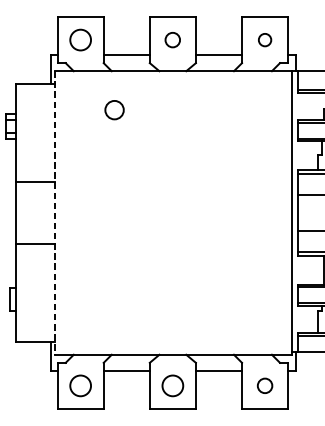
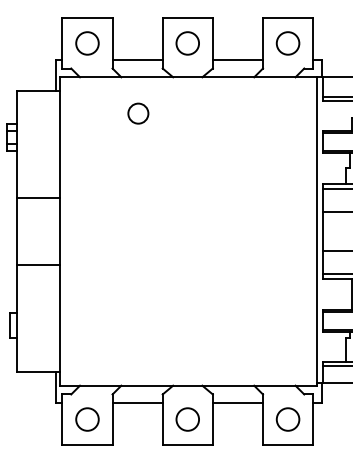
circle: (172, 40) -> (187, 43), size x1.43
circle: (264, 40) -> (287, 43), size x1.67
circle: (114, 110) -> (138, 113), moved
line: (54, 213) -> (59, 232), dashed -> solid
circle: (264, 385) -> (287, 419), size x1.43

